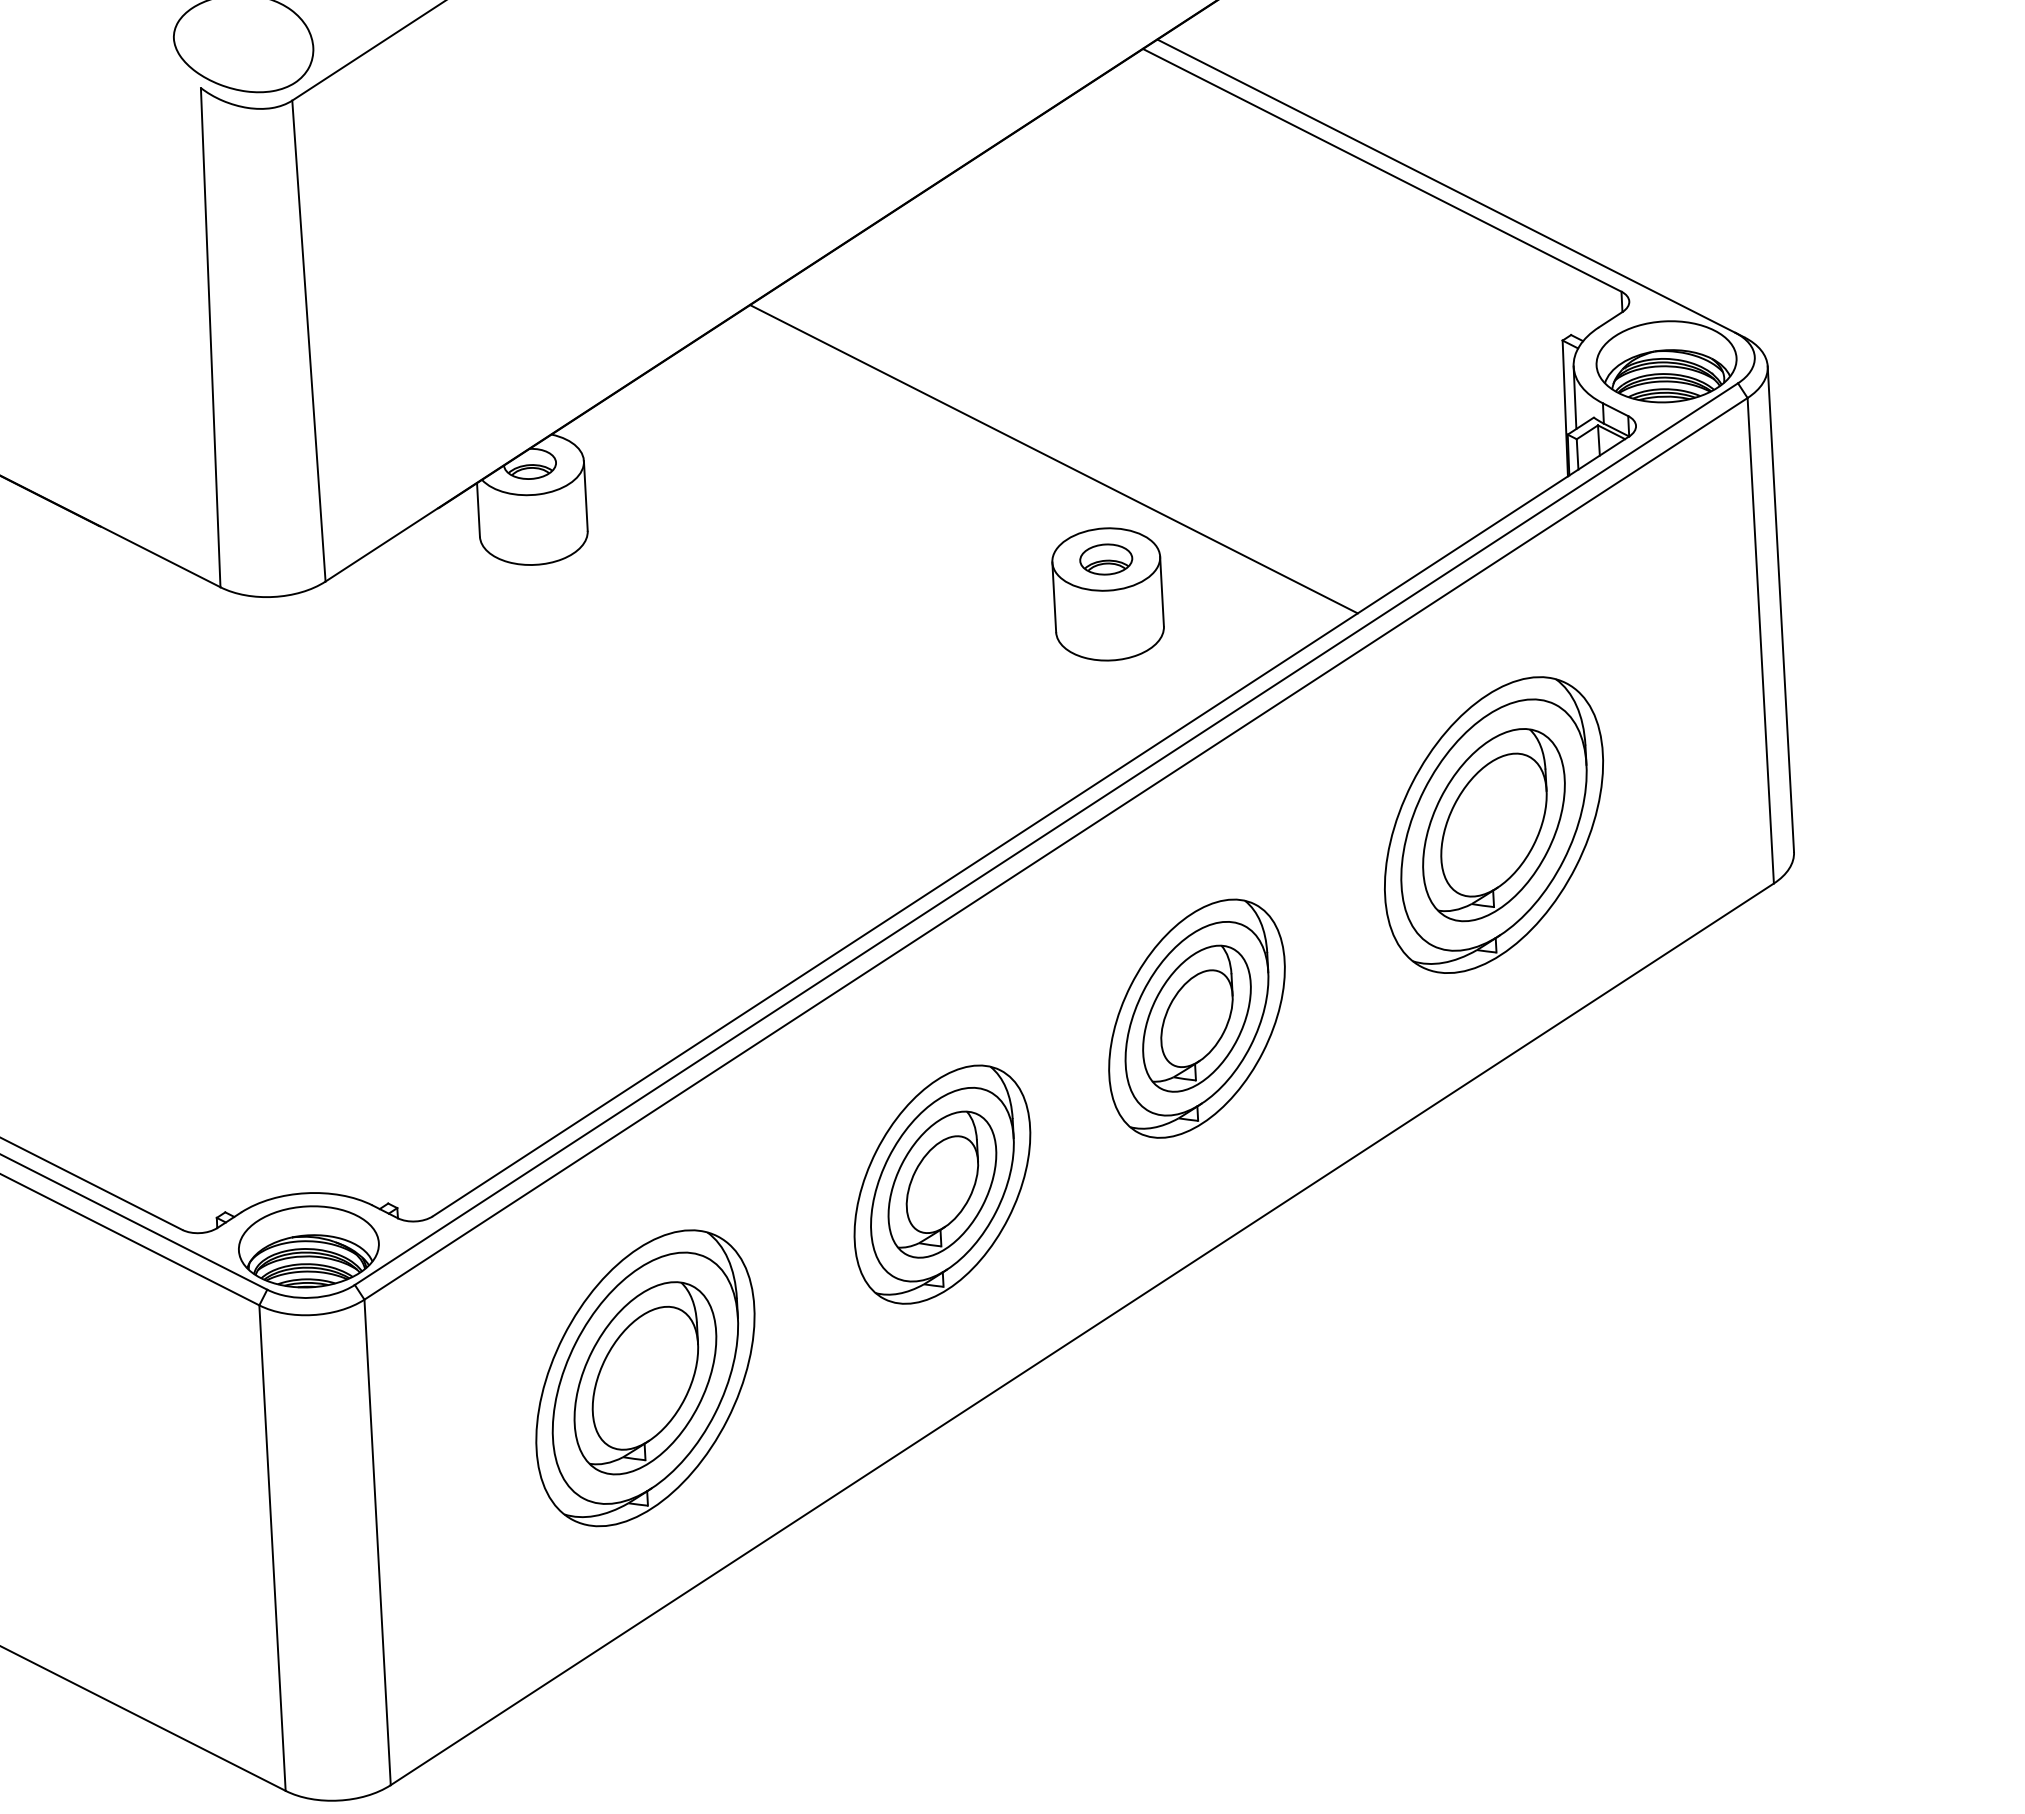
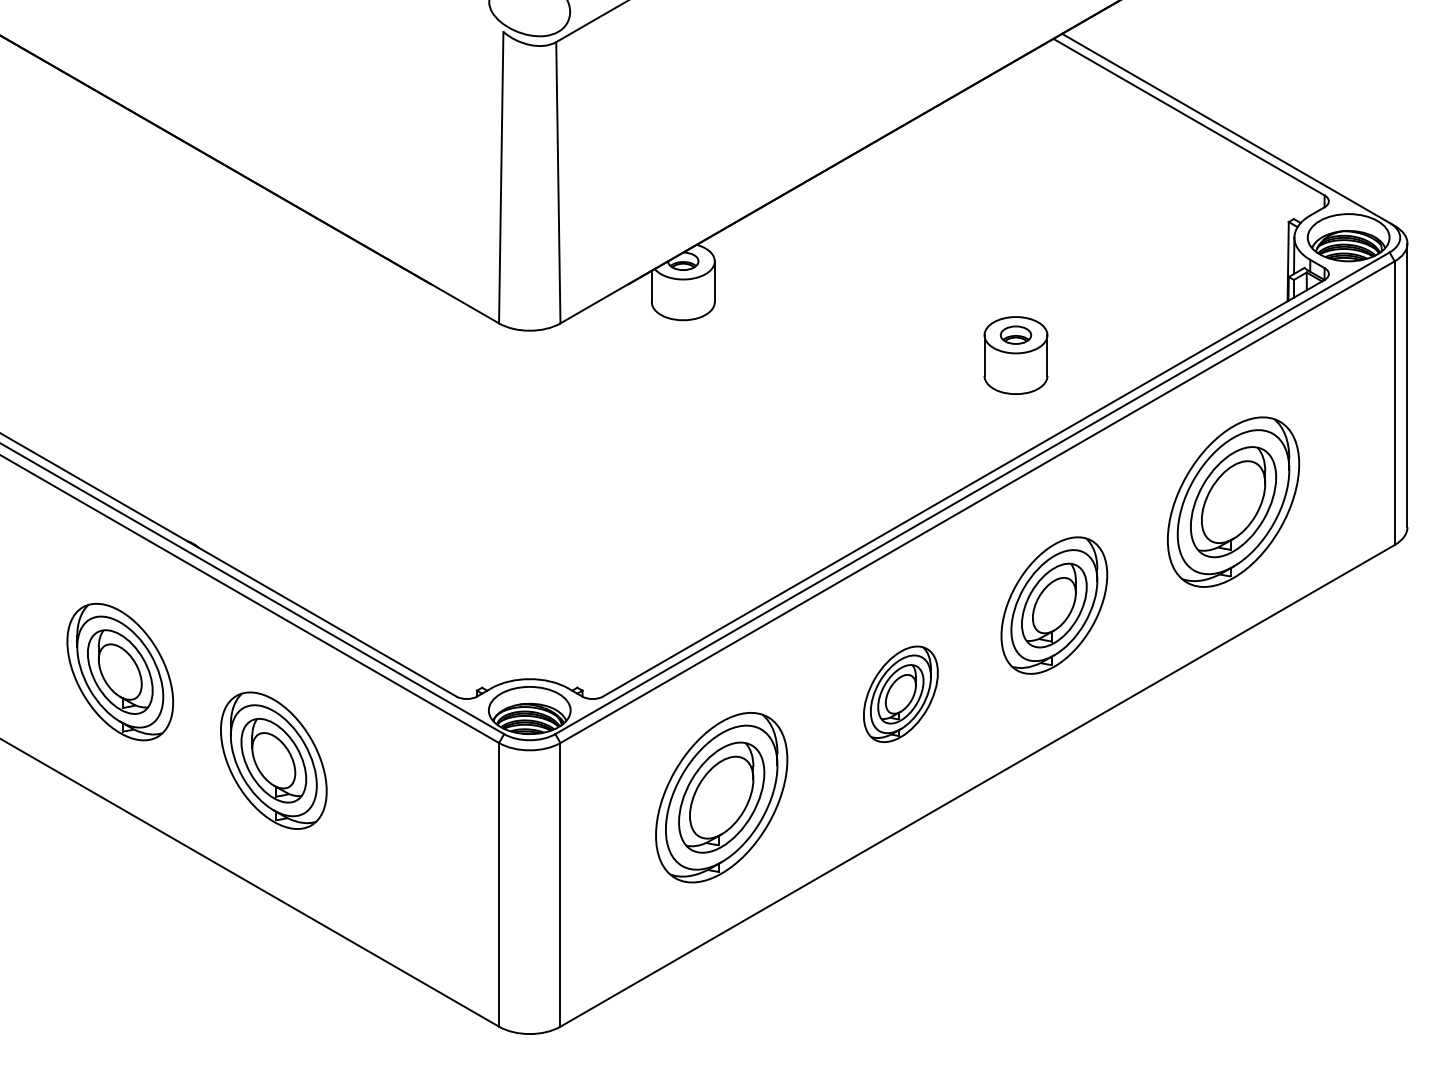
line: (1053, 458) -> (988, 274), removed
part: (941, 1185) -> (900, 694), size x0.7

